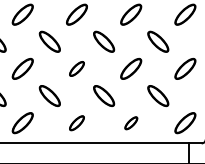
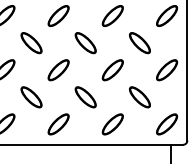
part: (76, 68) -> (58, 69), size x1.43
part: (76, 123) -> (58, 124), size x1.43
part: (131, 123) -> (113, 124), size x1.67

